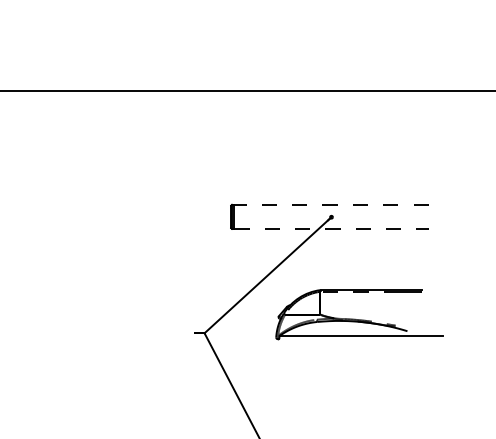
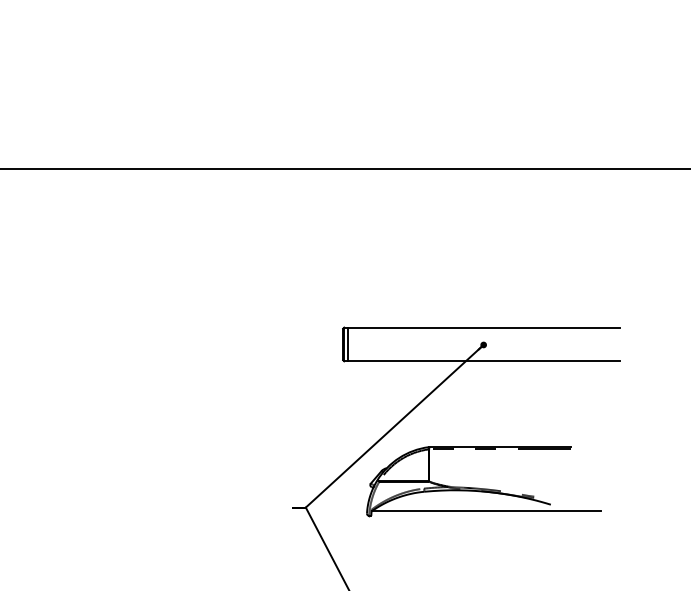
line: (331, 204) -> (483, 327), dashed -> solid
line: (332, 228) -> (485, 360), dashed -> solid
part: (359, 314) -> (483, 481), moved

